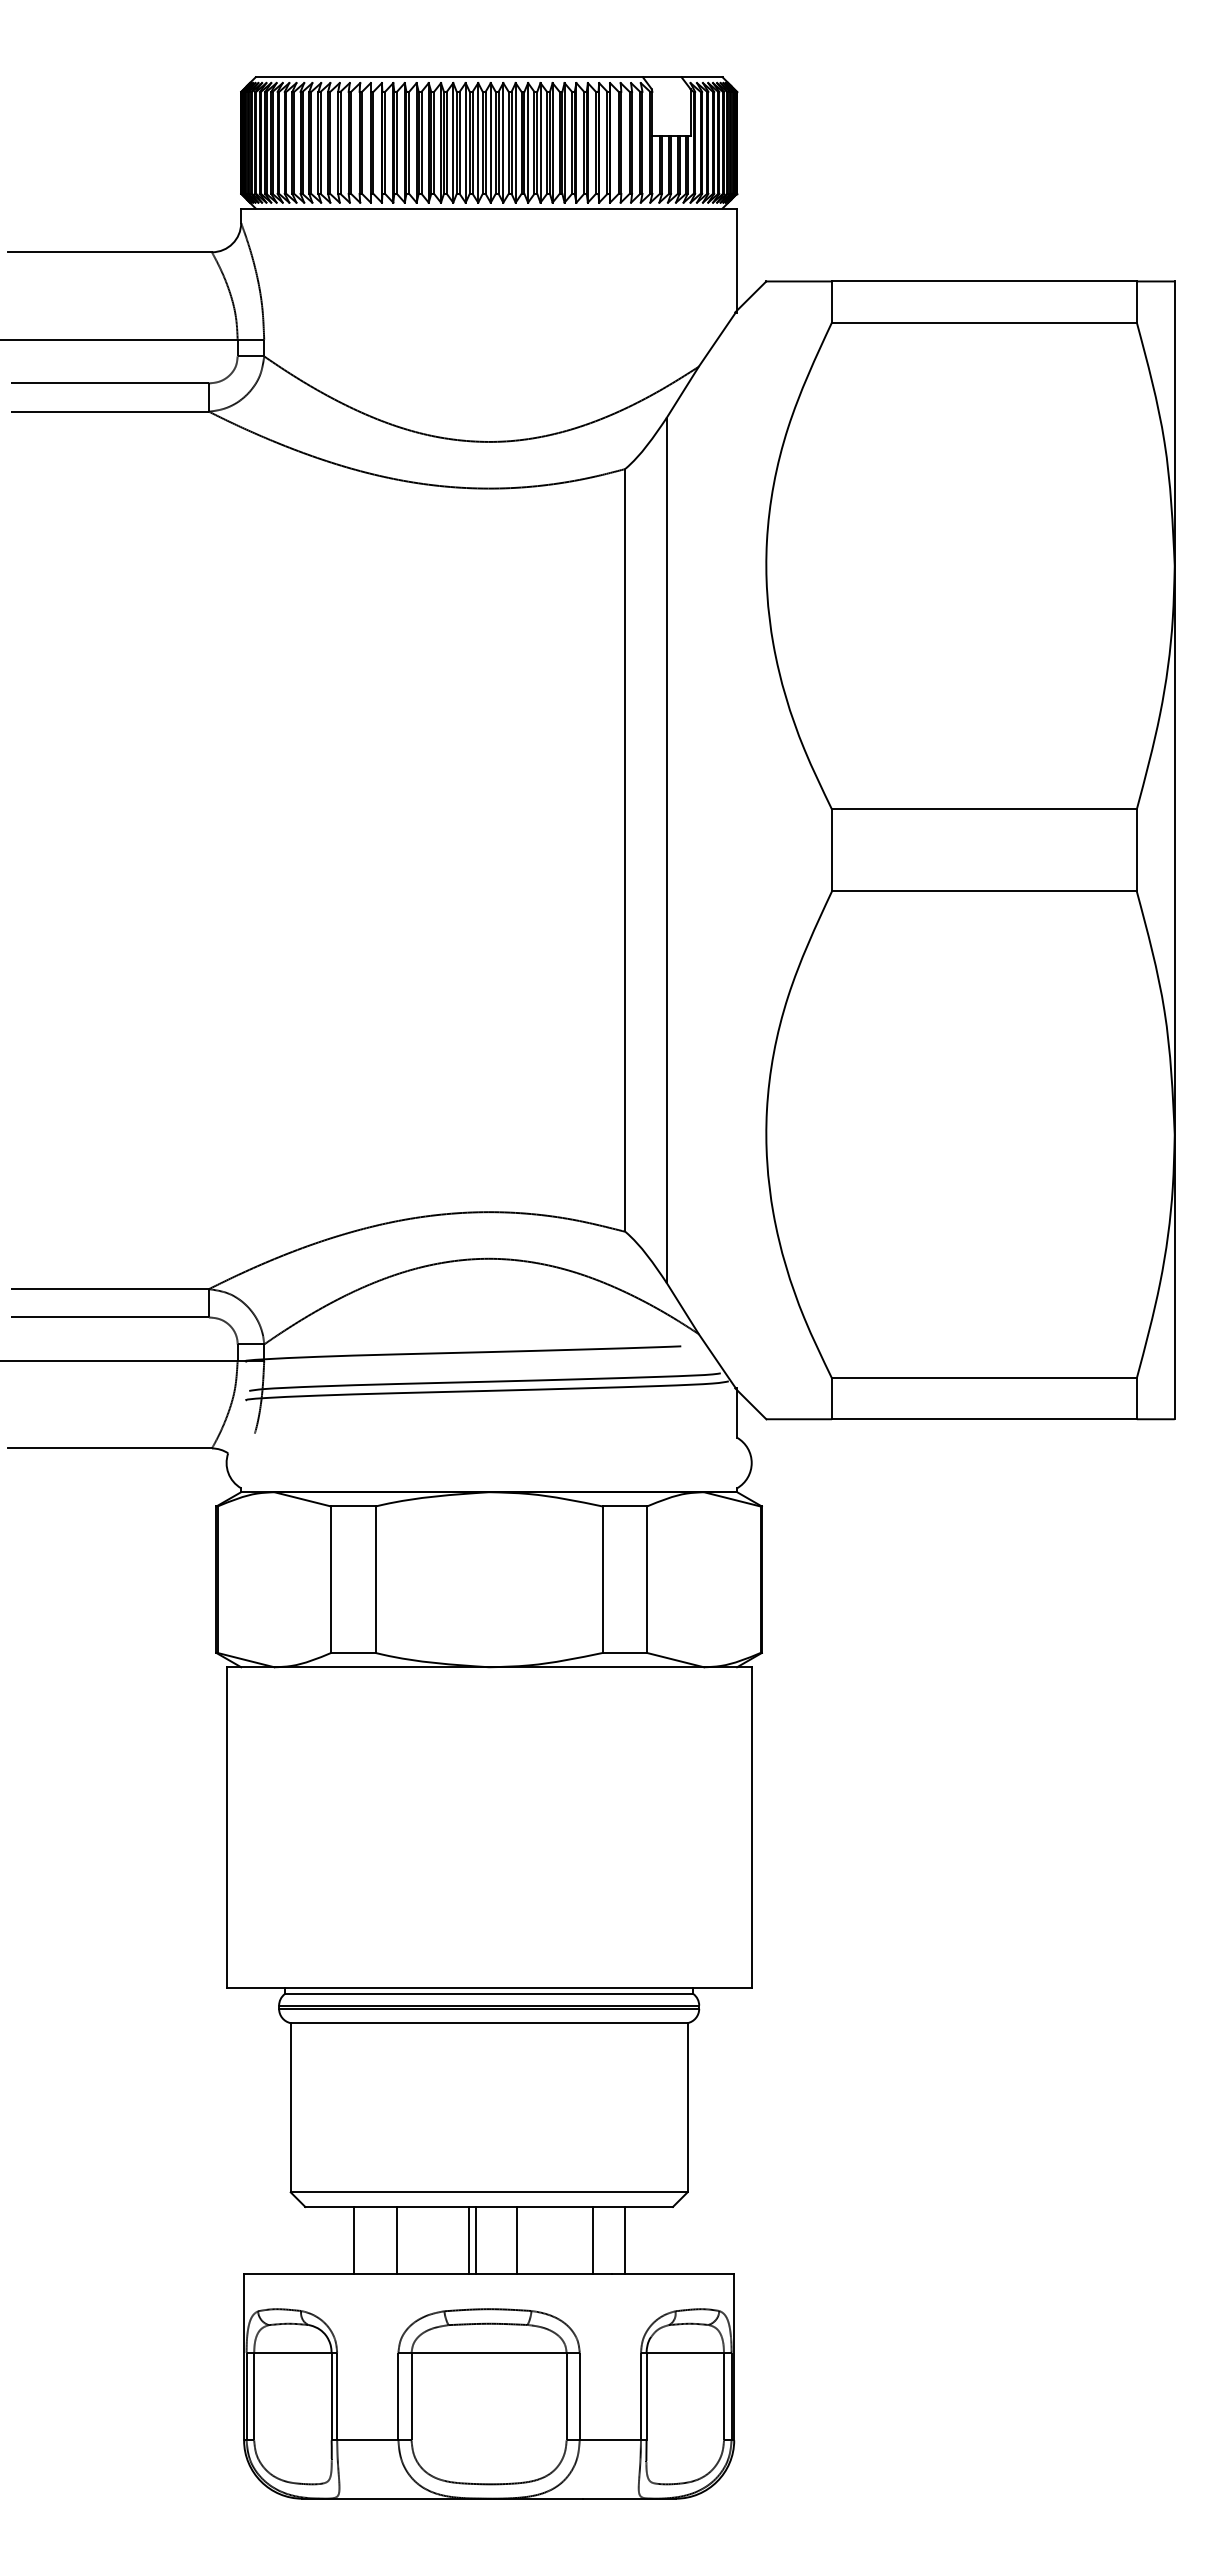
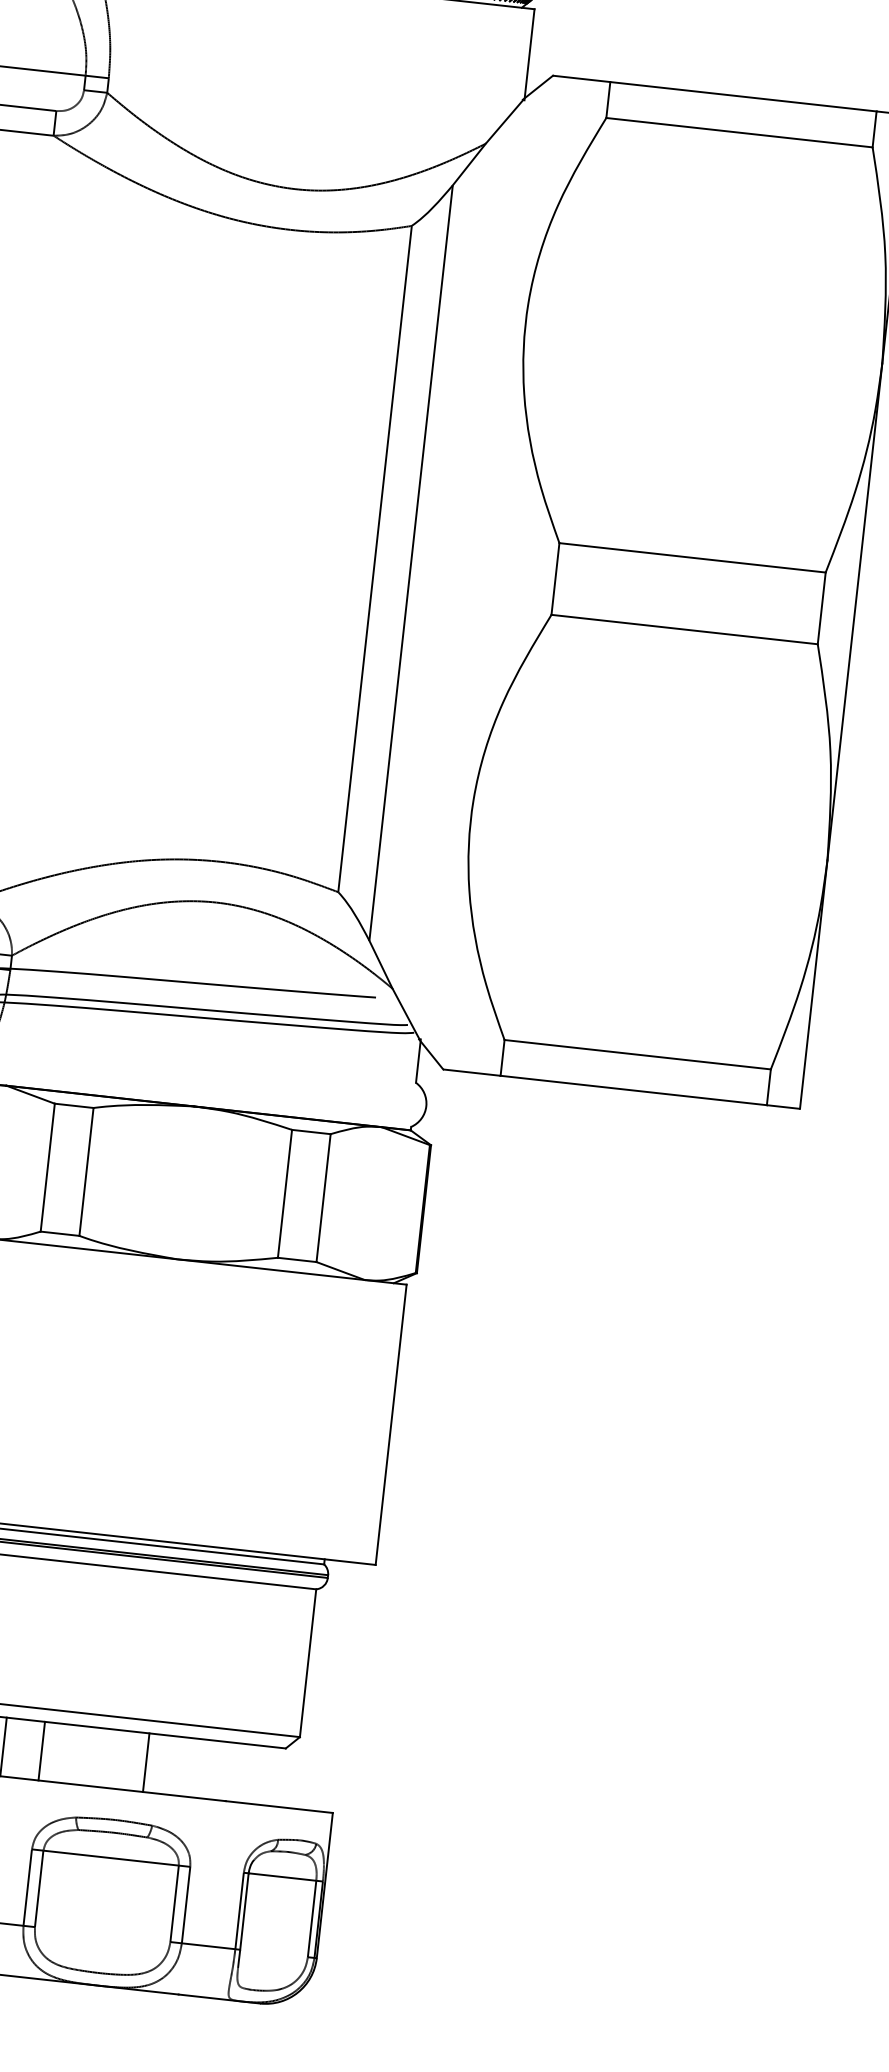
line: (468, 2240) -> (103, 1758), removed
line: (475, 2240) -> (110, 1758), removed
line: (592, 2240) -> (212, 1769), removed
line: (624, 2240) -> (240, 1773), removed

